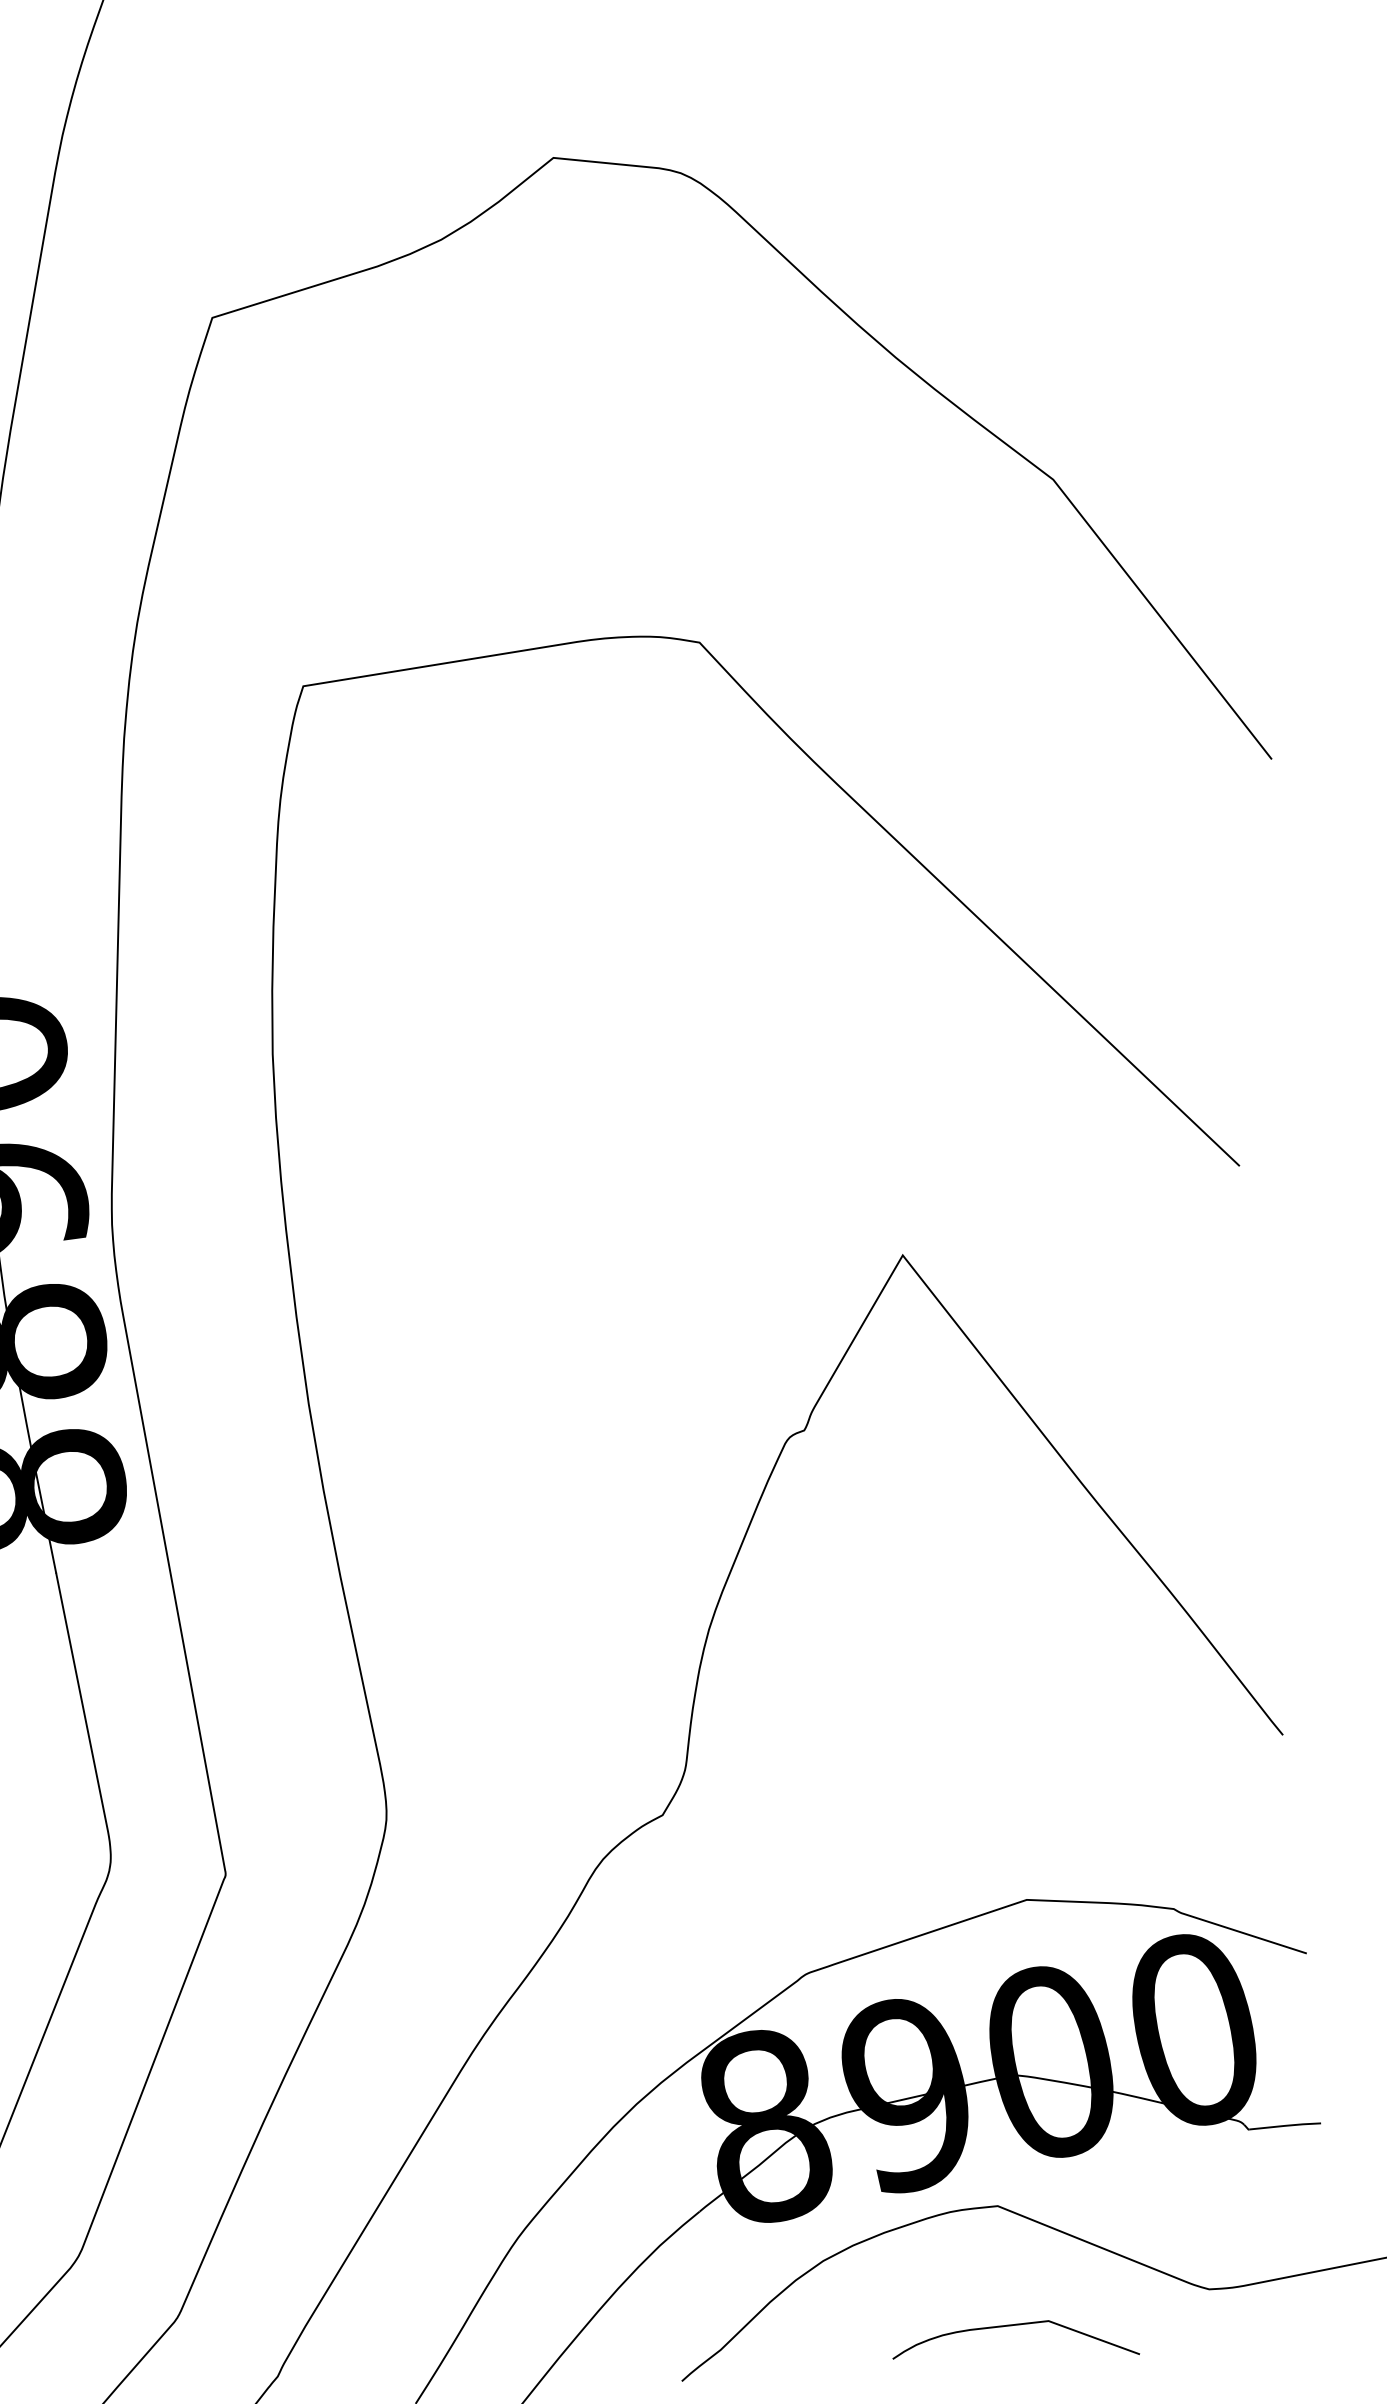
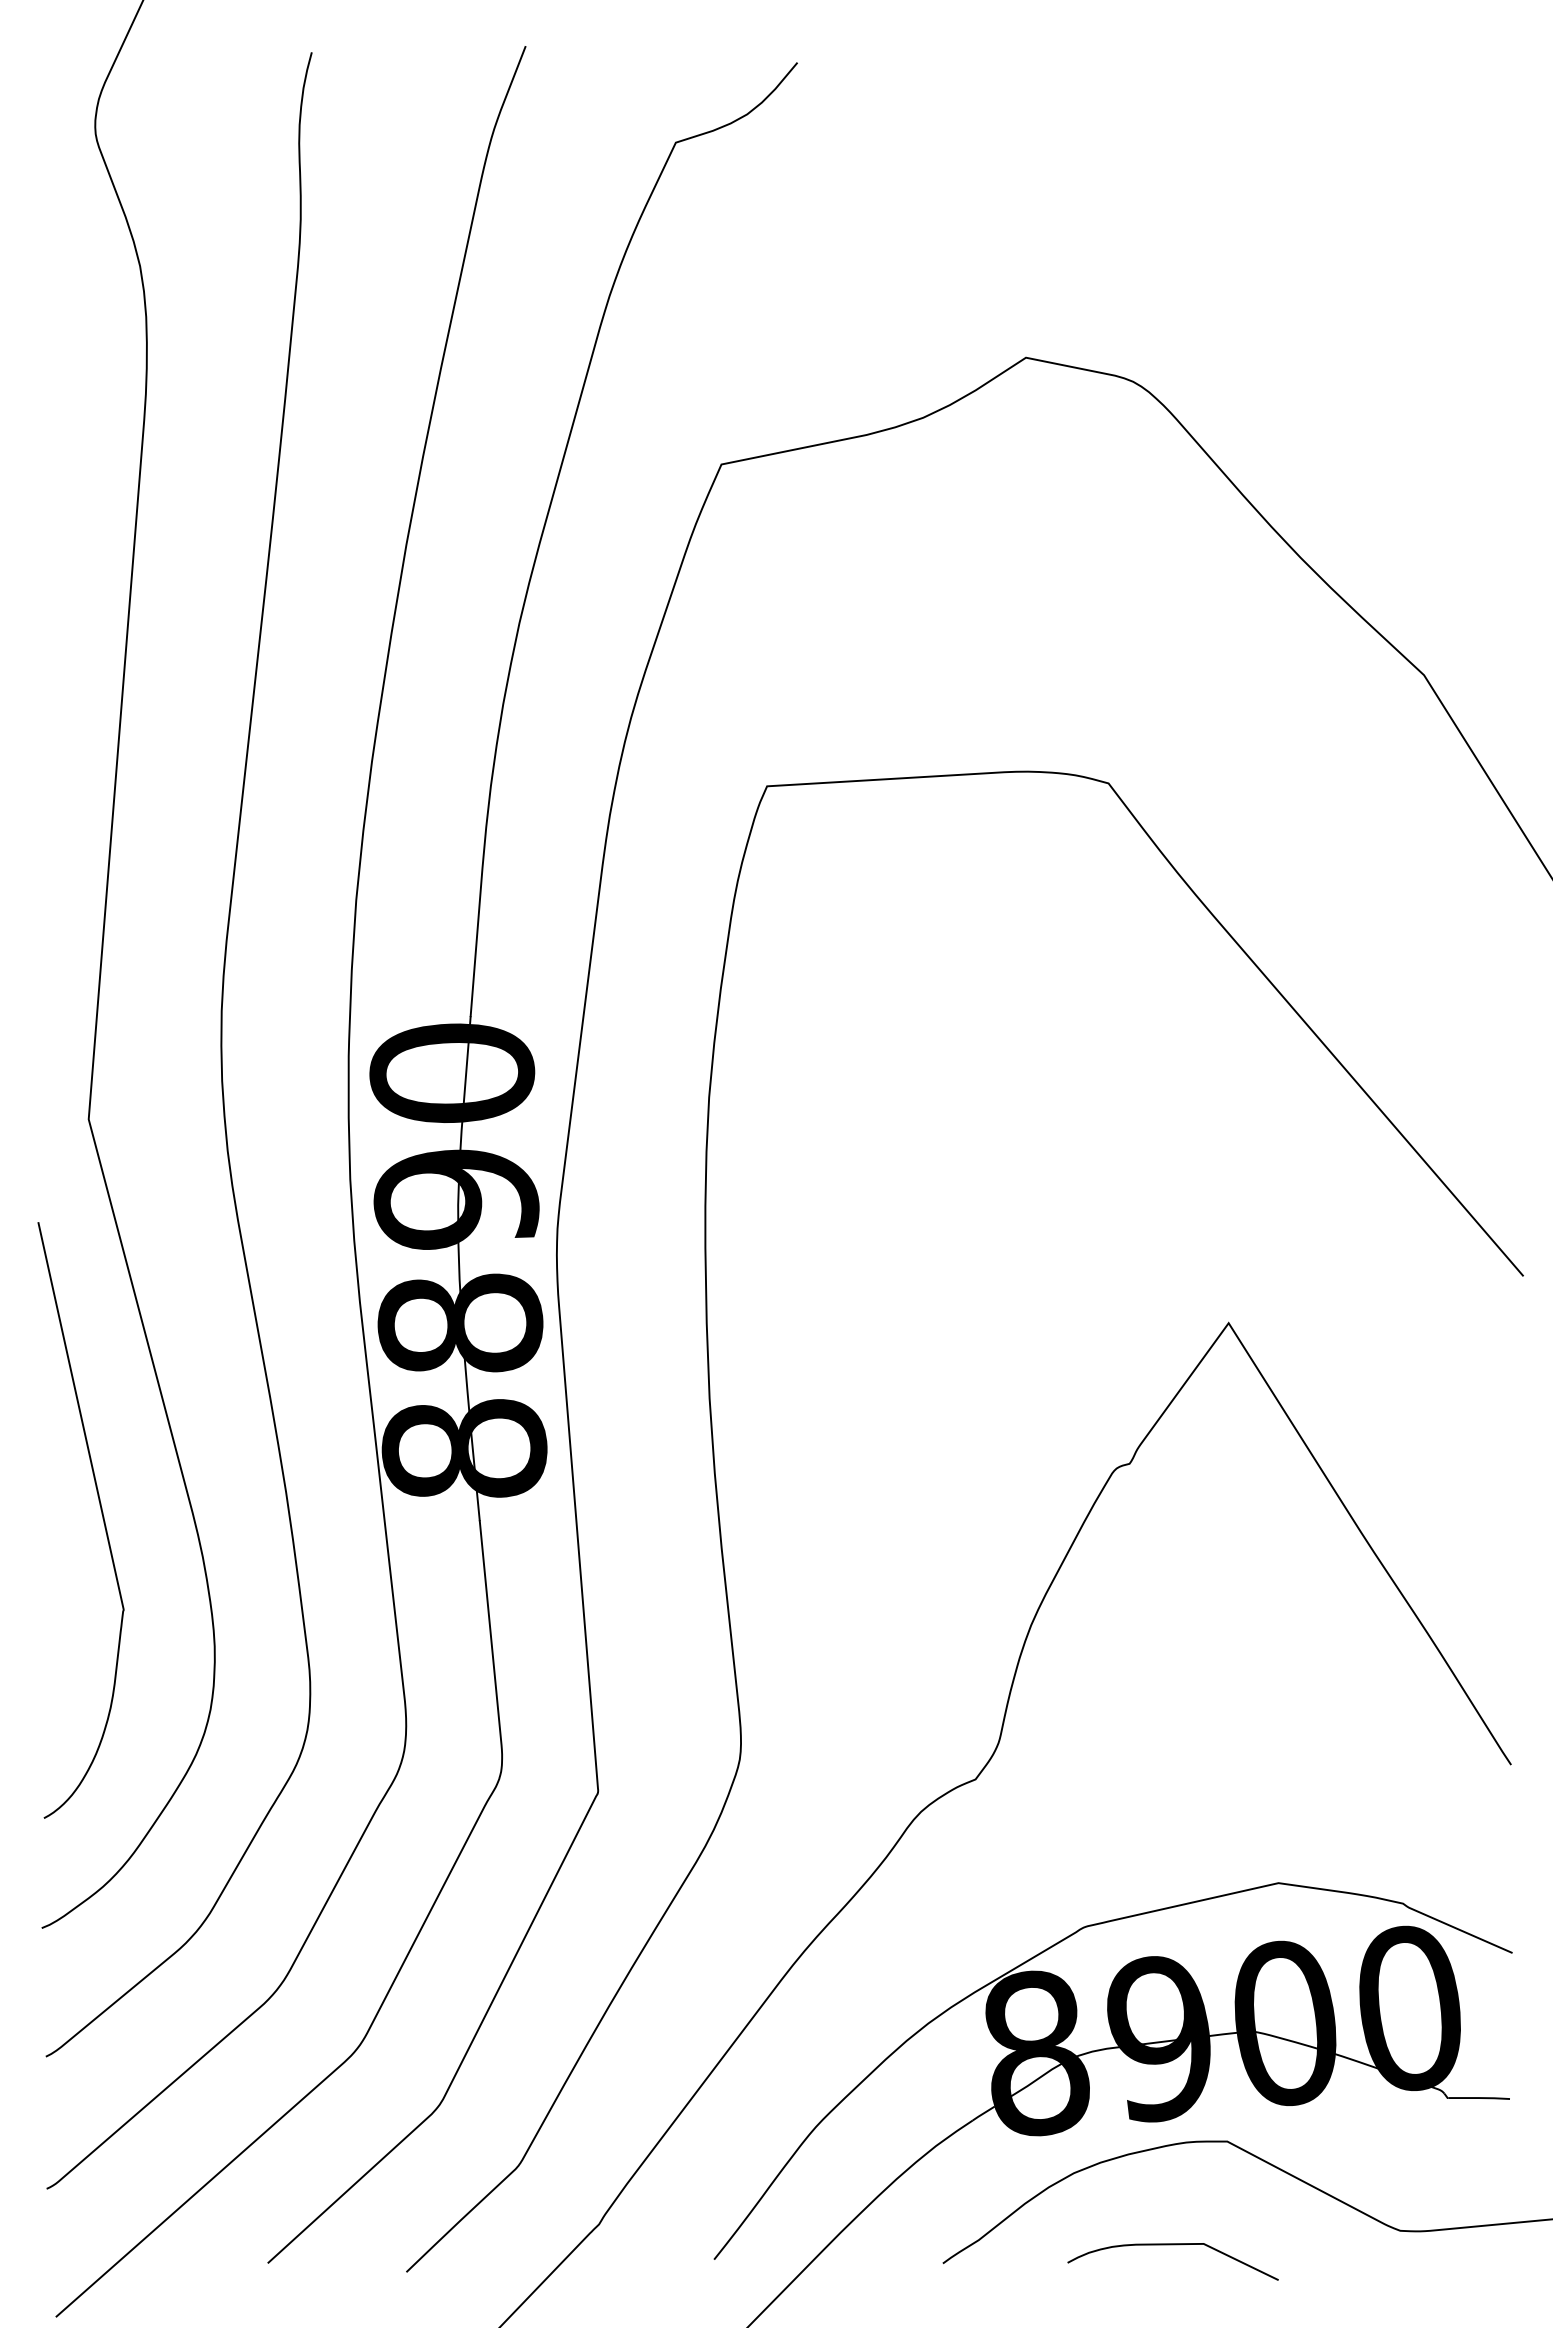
curve: (1012, 2326) -> (1172, 2245), moved

